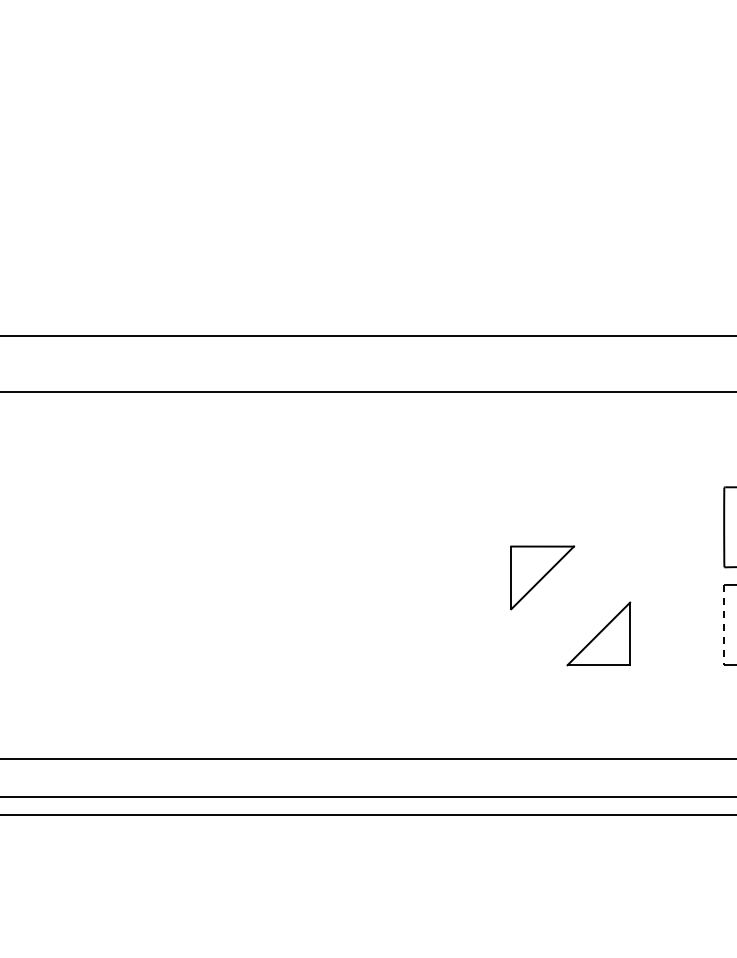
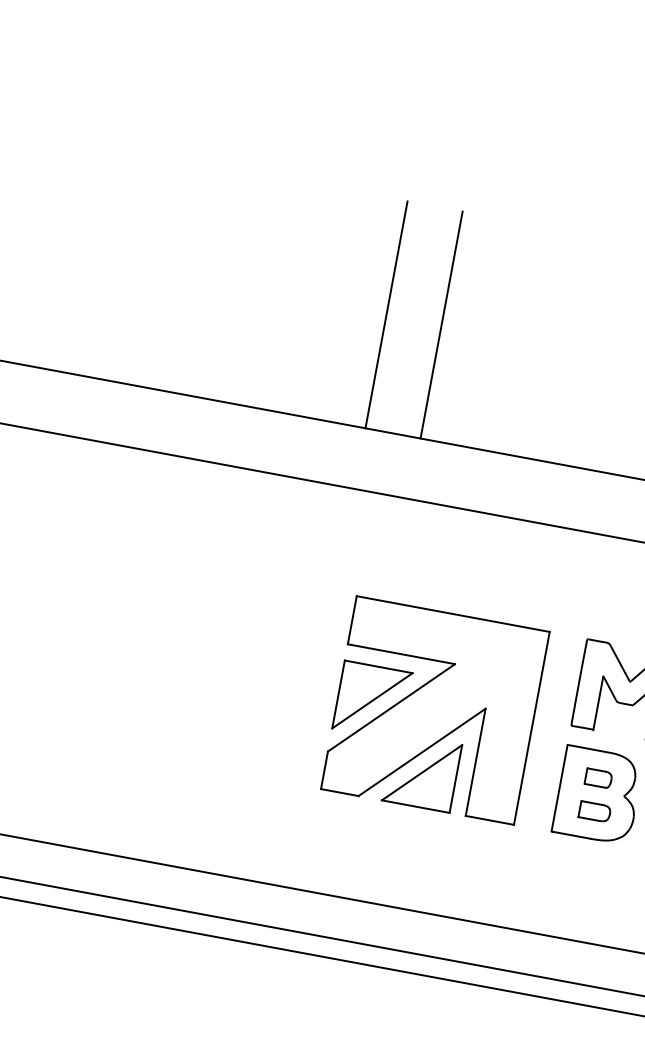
line: (491, 230) -> (386, 314), added
line: (542, 230) -> (441, 324), added
part: (600, 576) -> (435, 710), added
line: (724, 625) -> (559, 788), dashed -> solid

